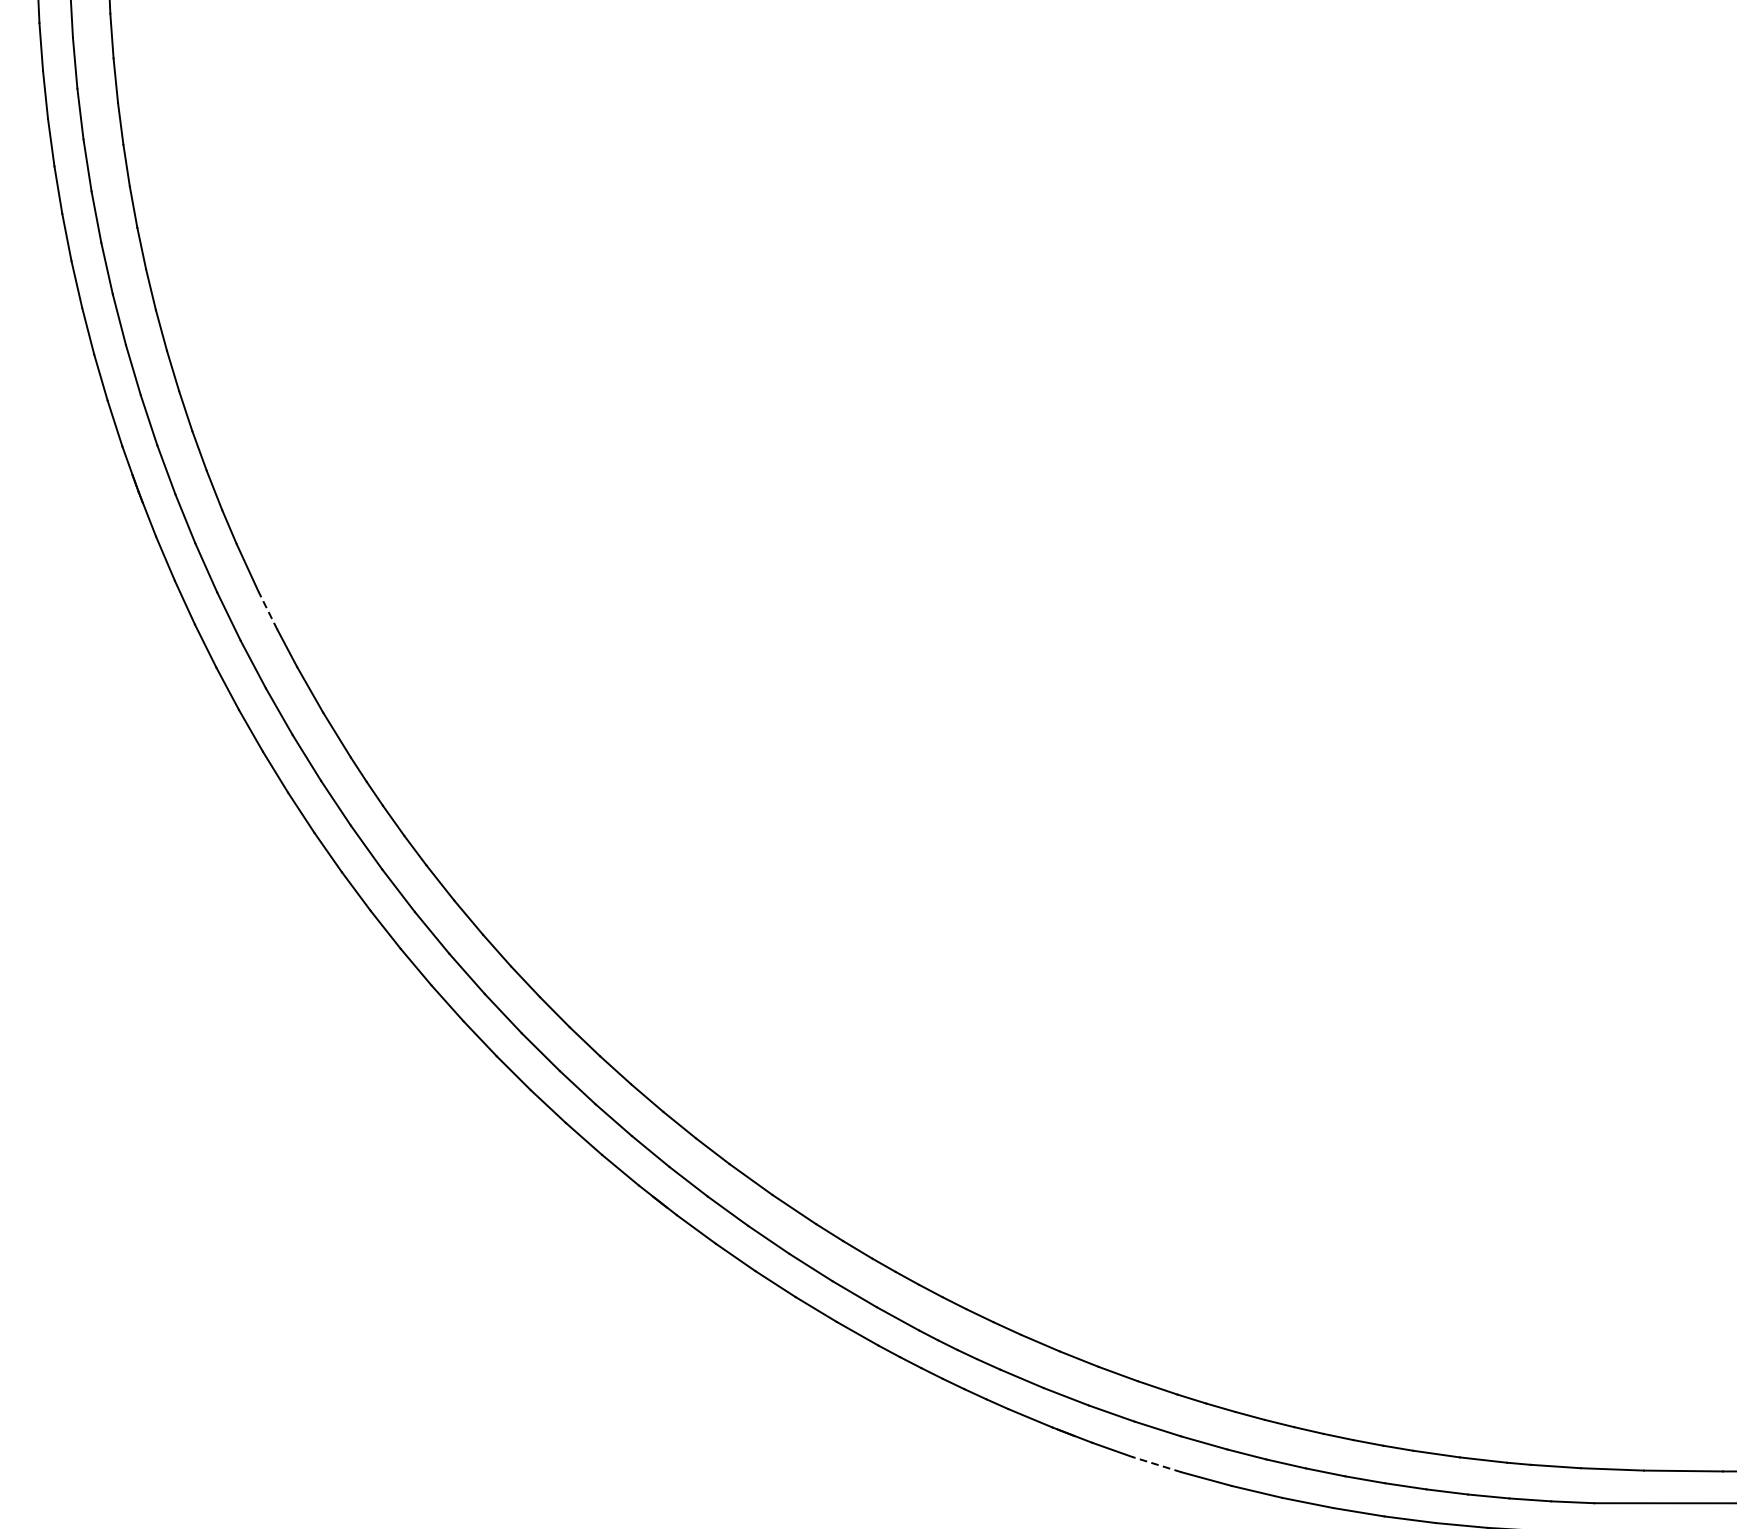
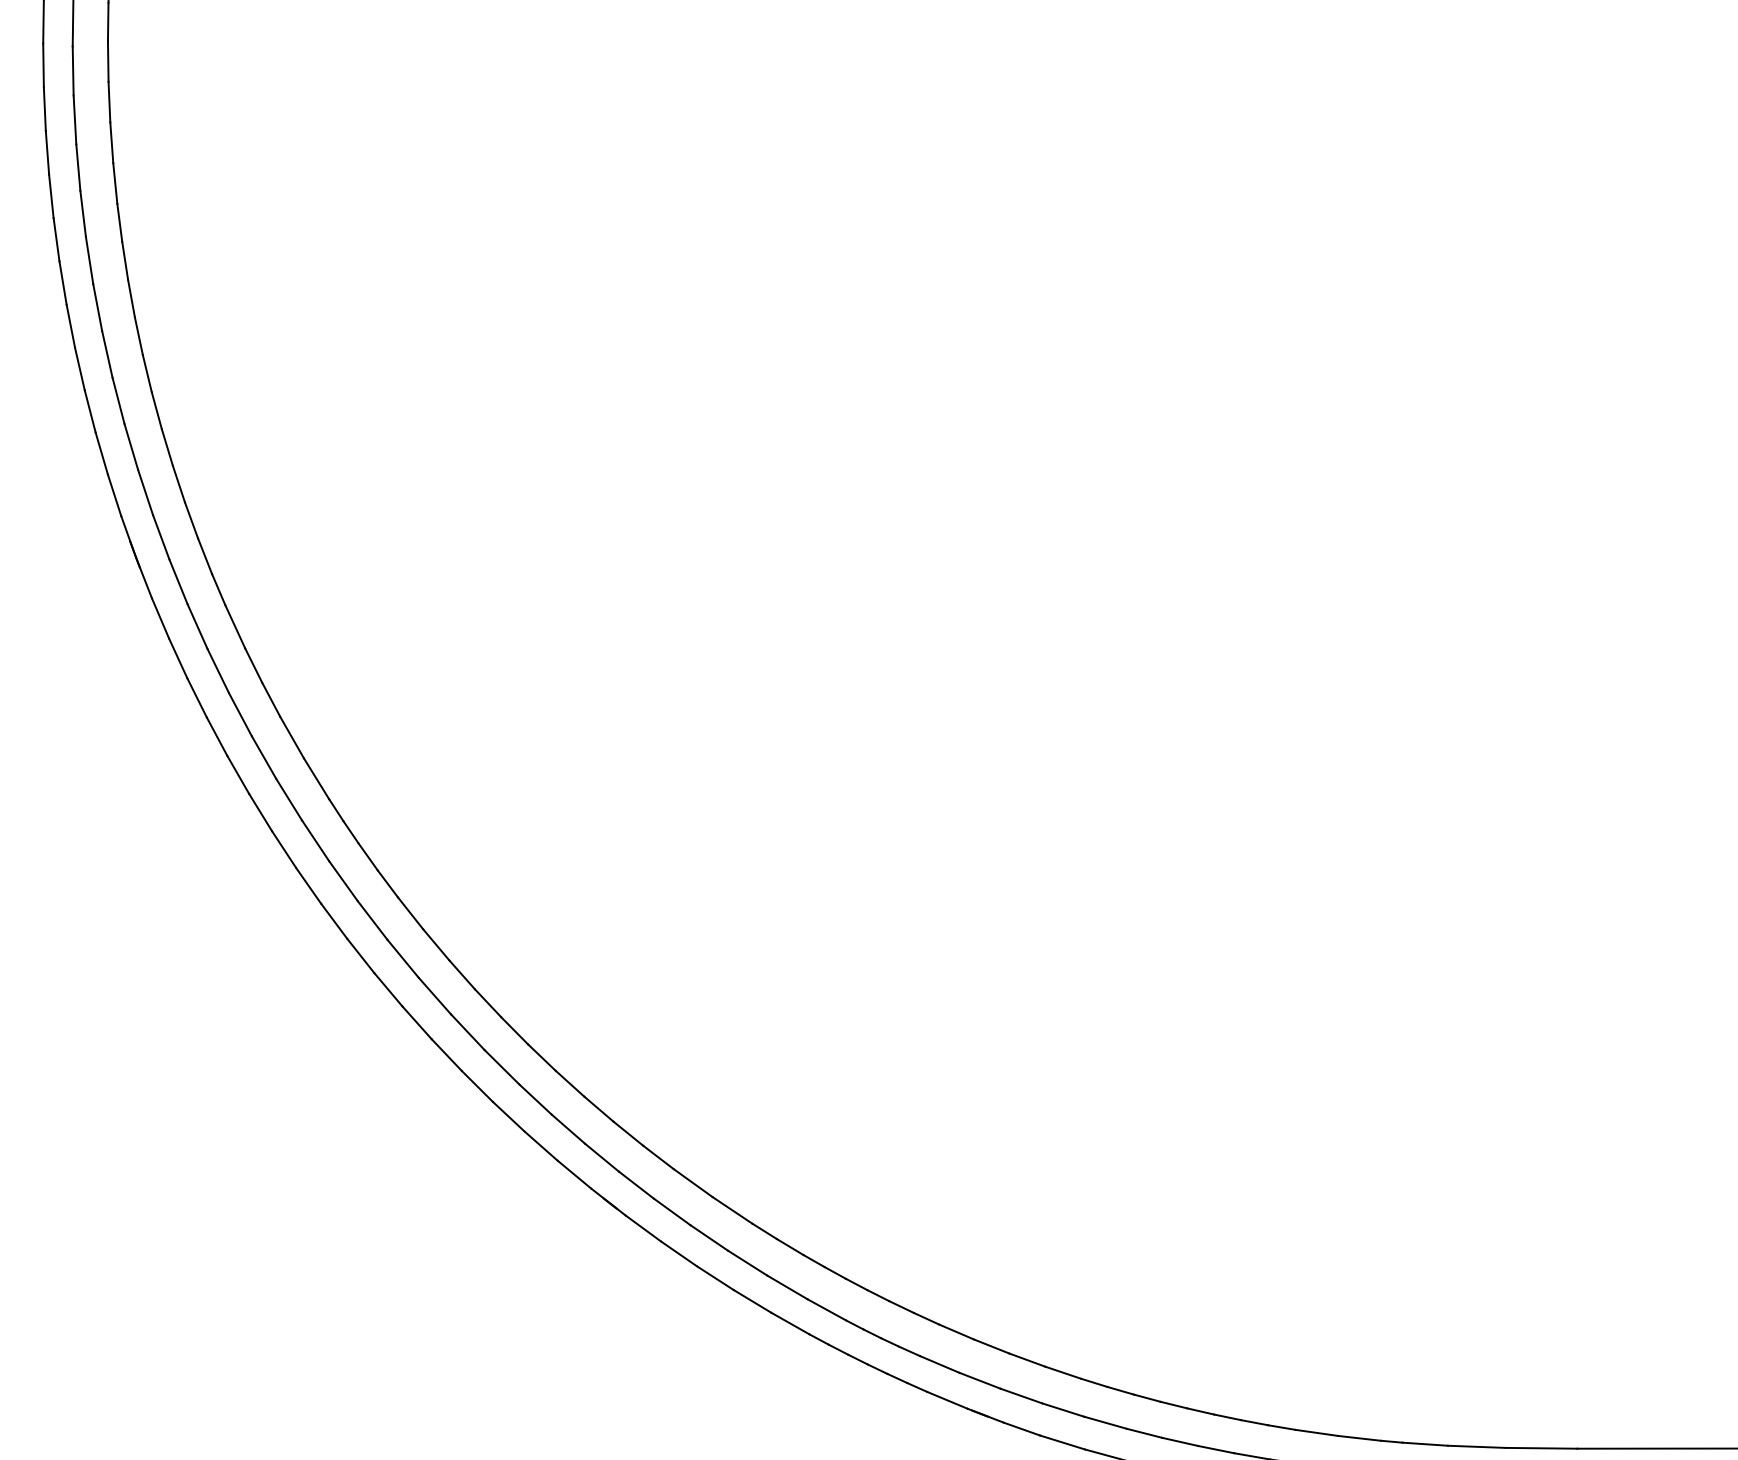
line: (267, 610) -> (253, 665), dashed -> solid
line: (1156, 1464) -> (1062, 1442), dashed -> solid

